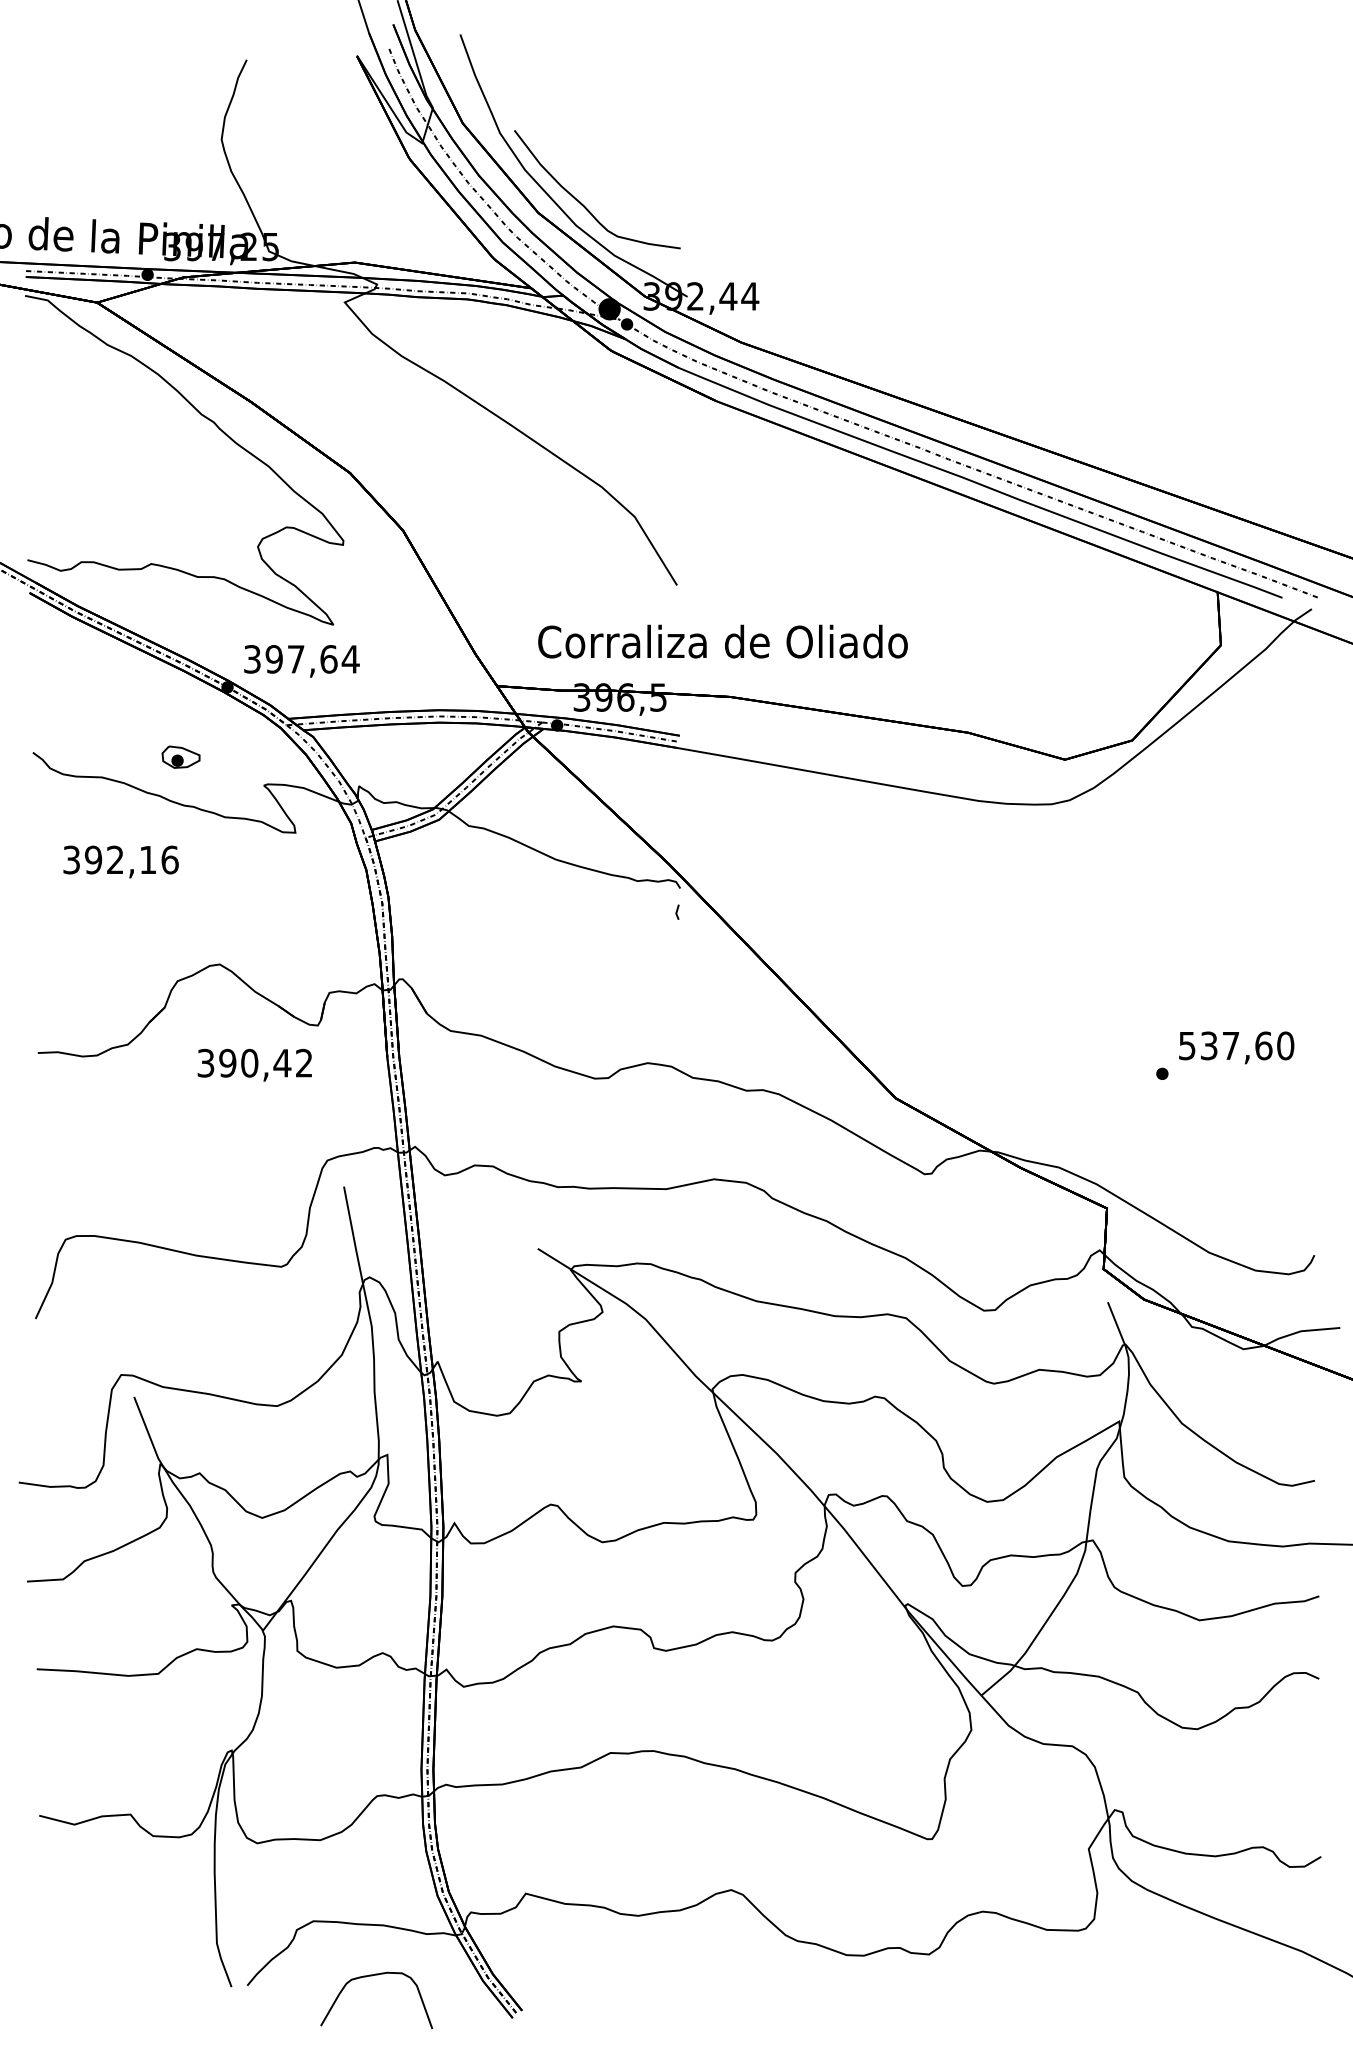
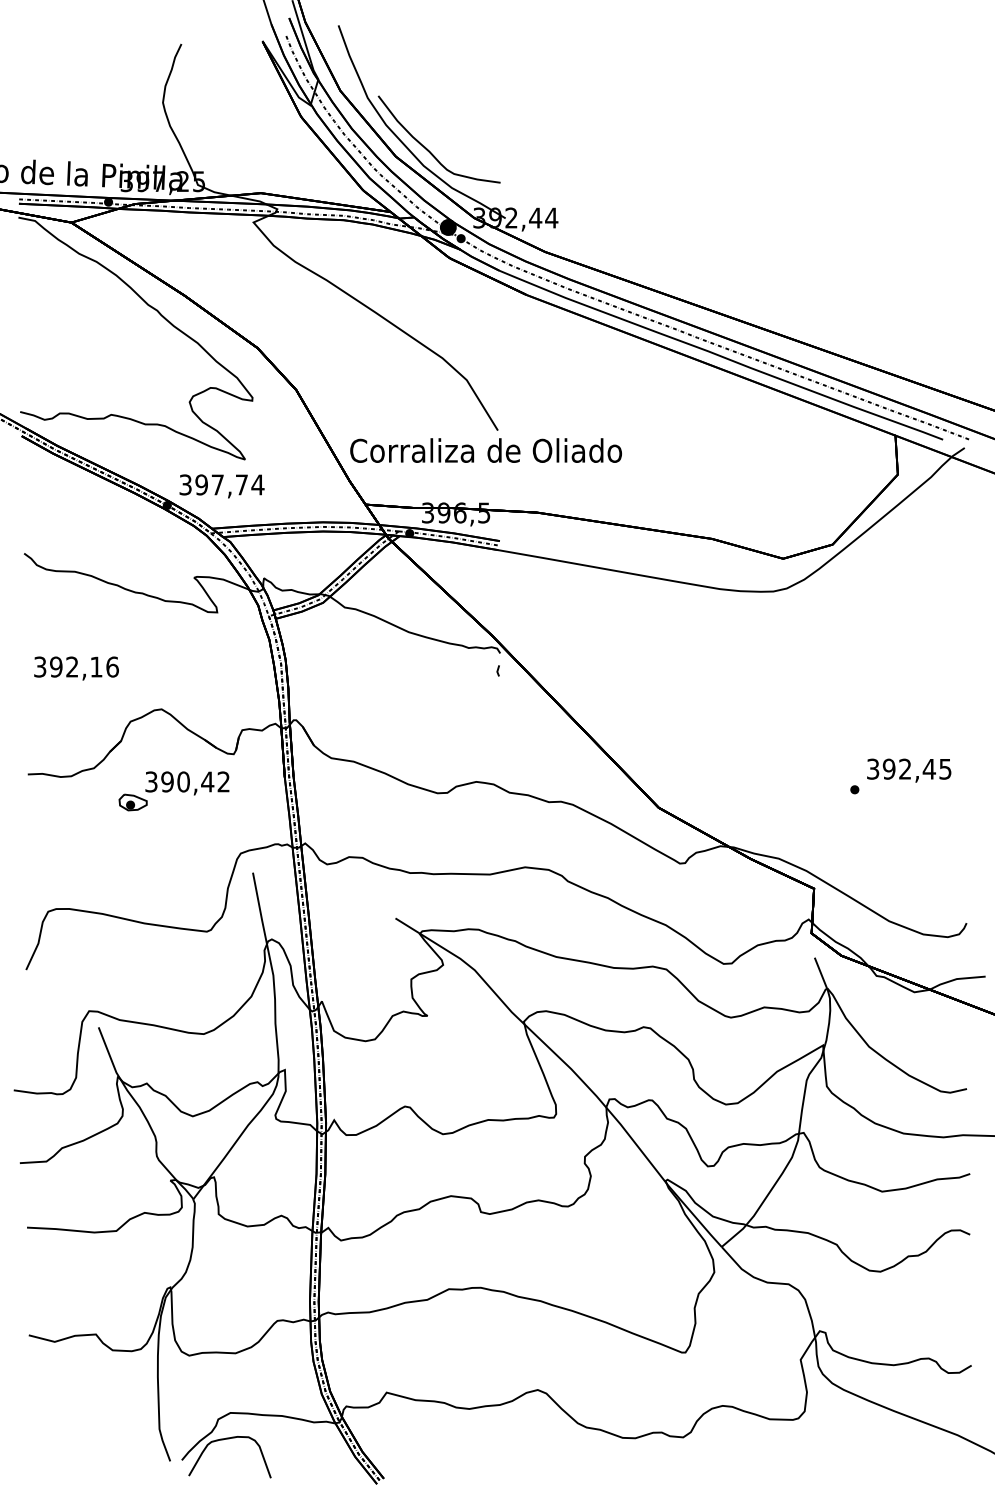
text: (722, 641) -> (485, 450), moved
text: (328, 659) -> (241, 485), 397,64 -> 397,74
part: (180, 756) -> (132, 802), moved
text: (120, 861) -> (76, 668), moved
text: (1236, 1045) -> (909, 768), 537,60 -> 392,45
curve: (372, 1976) -> (226, 1439), moved

